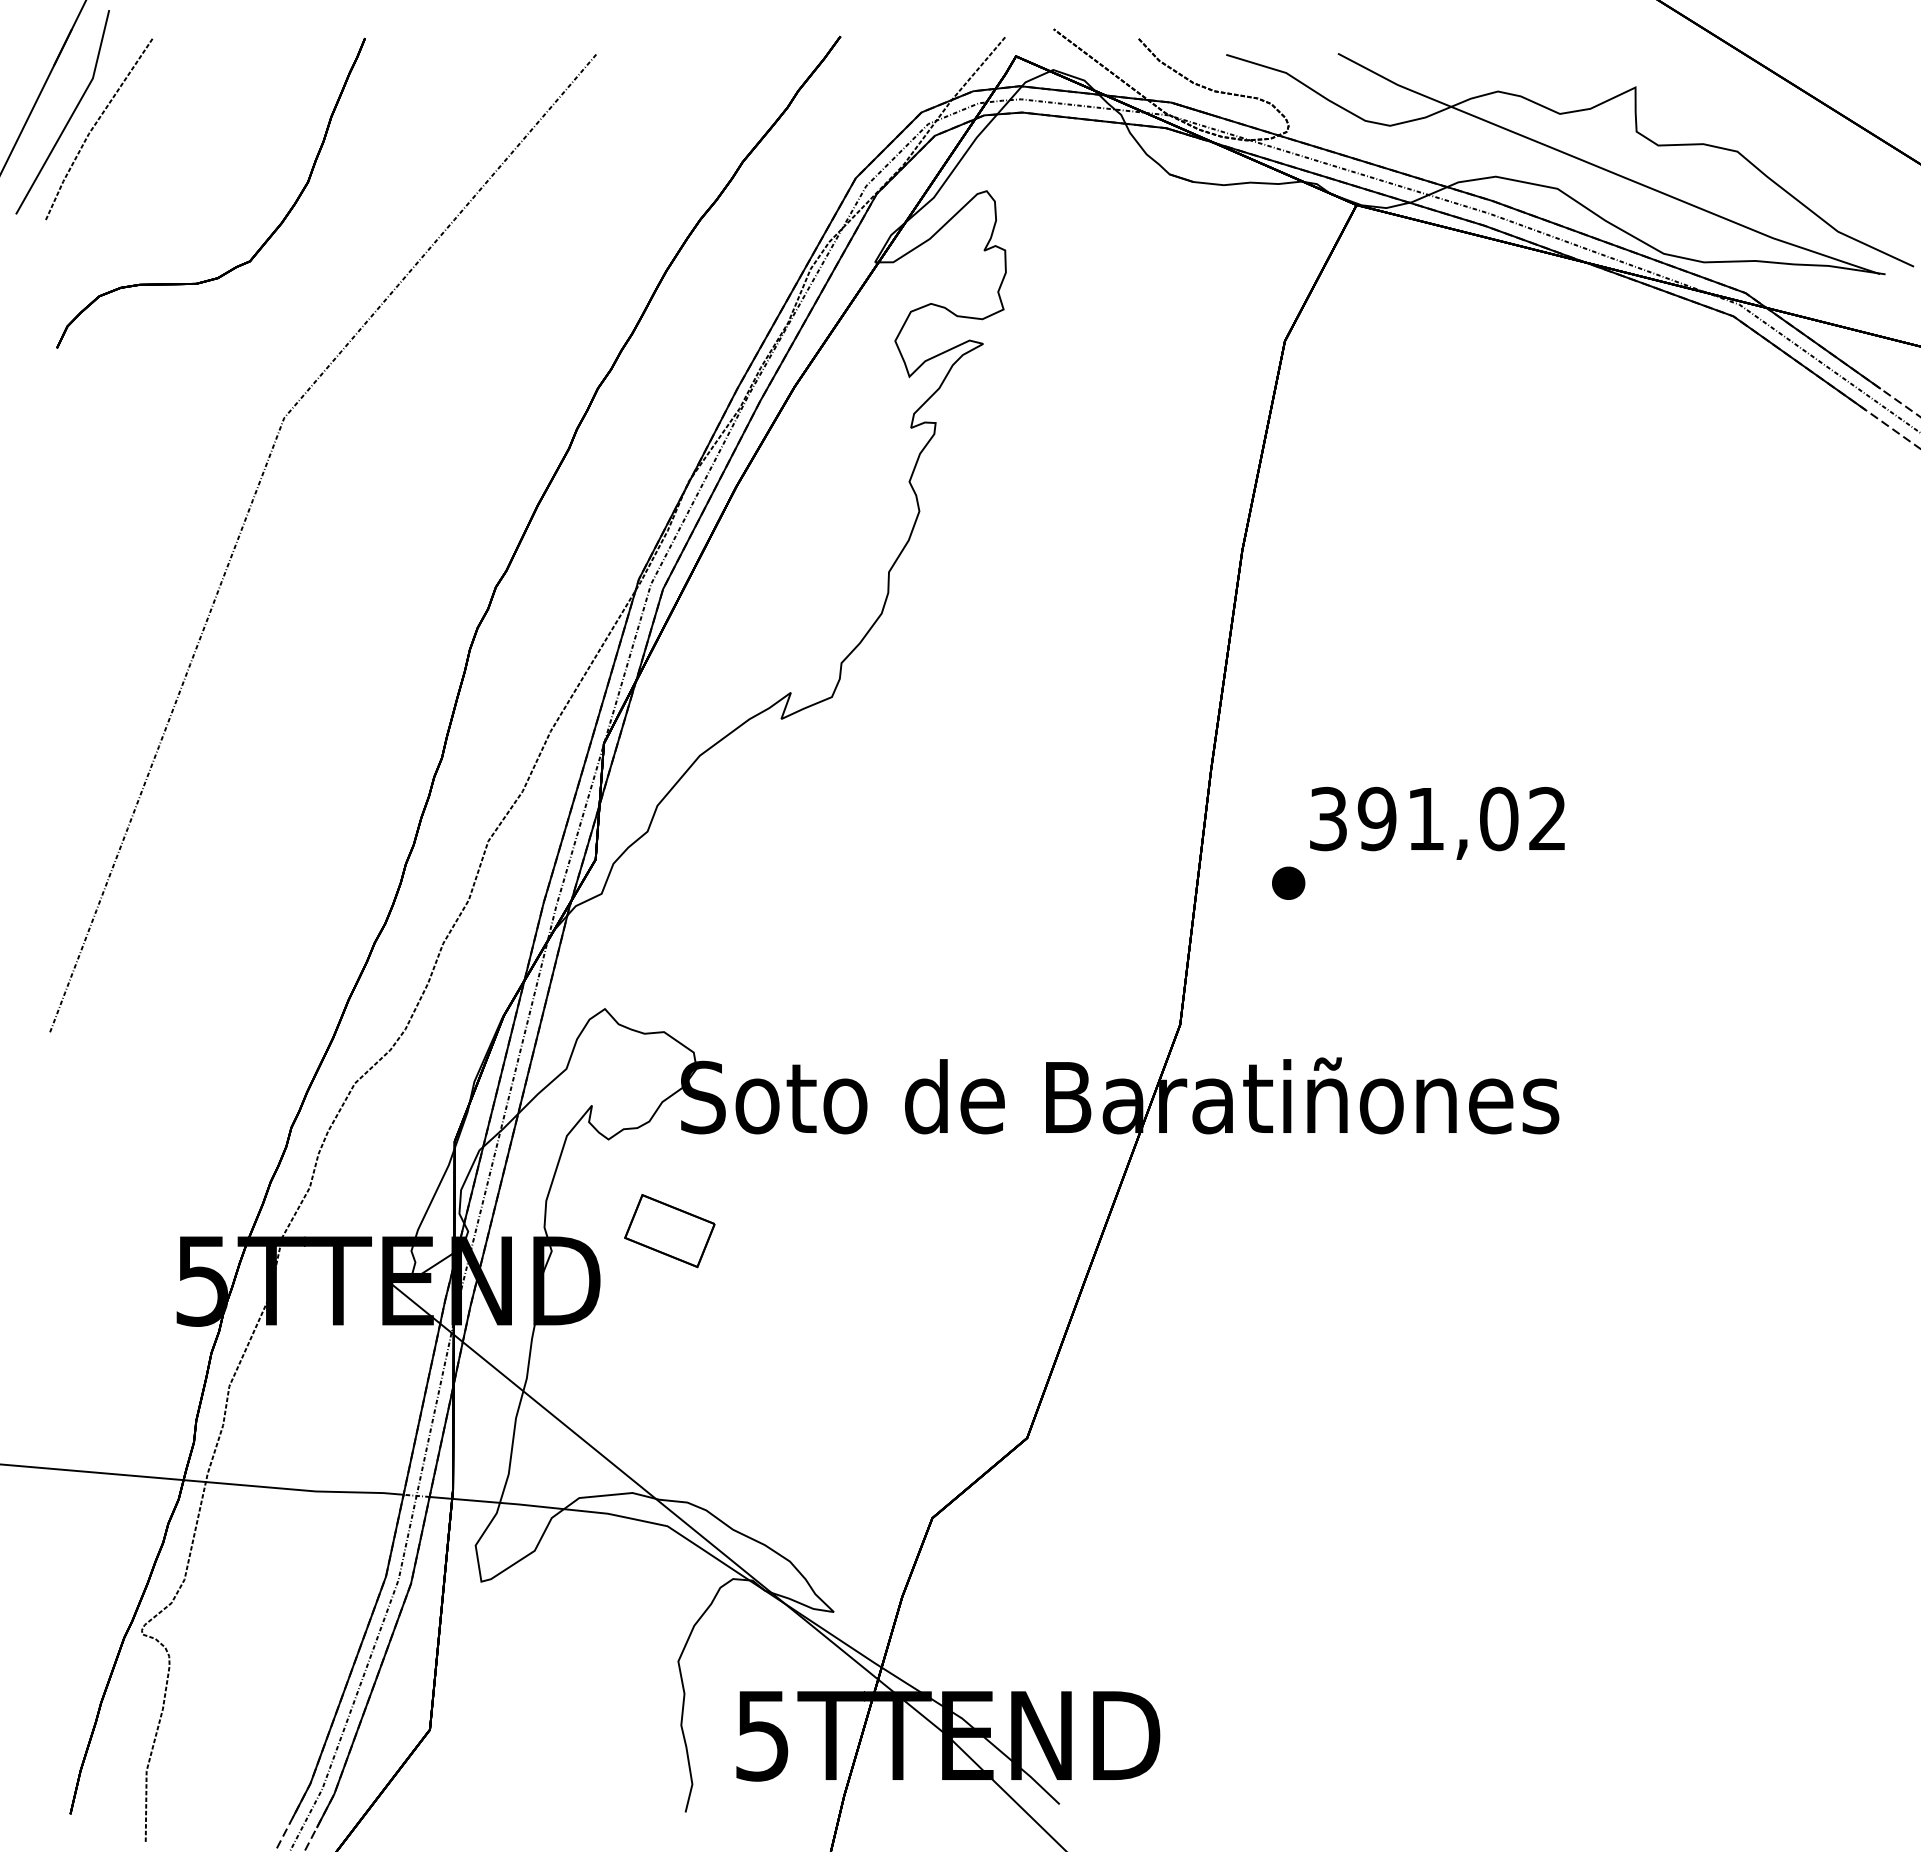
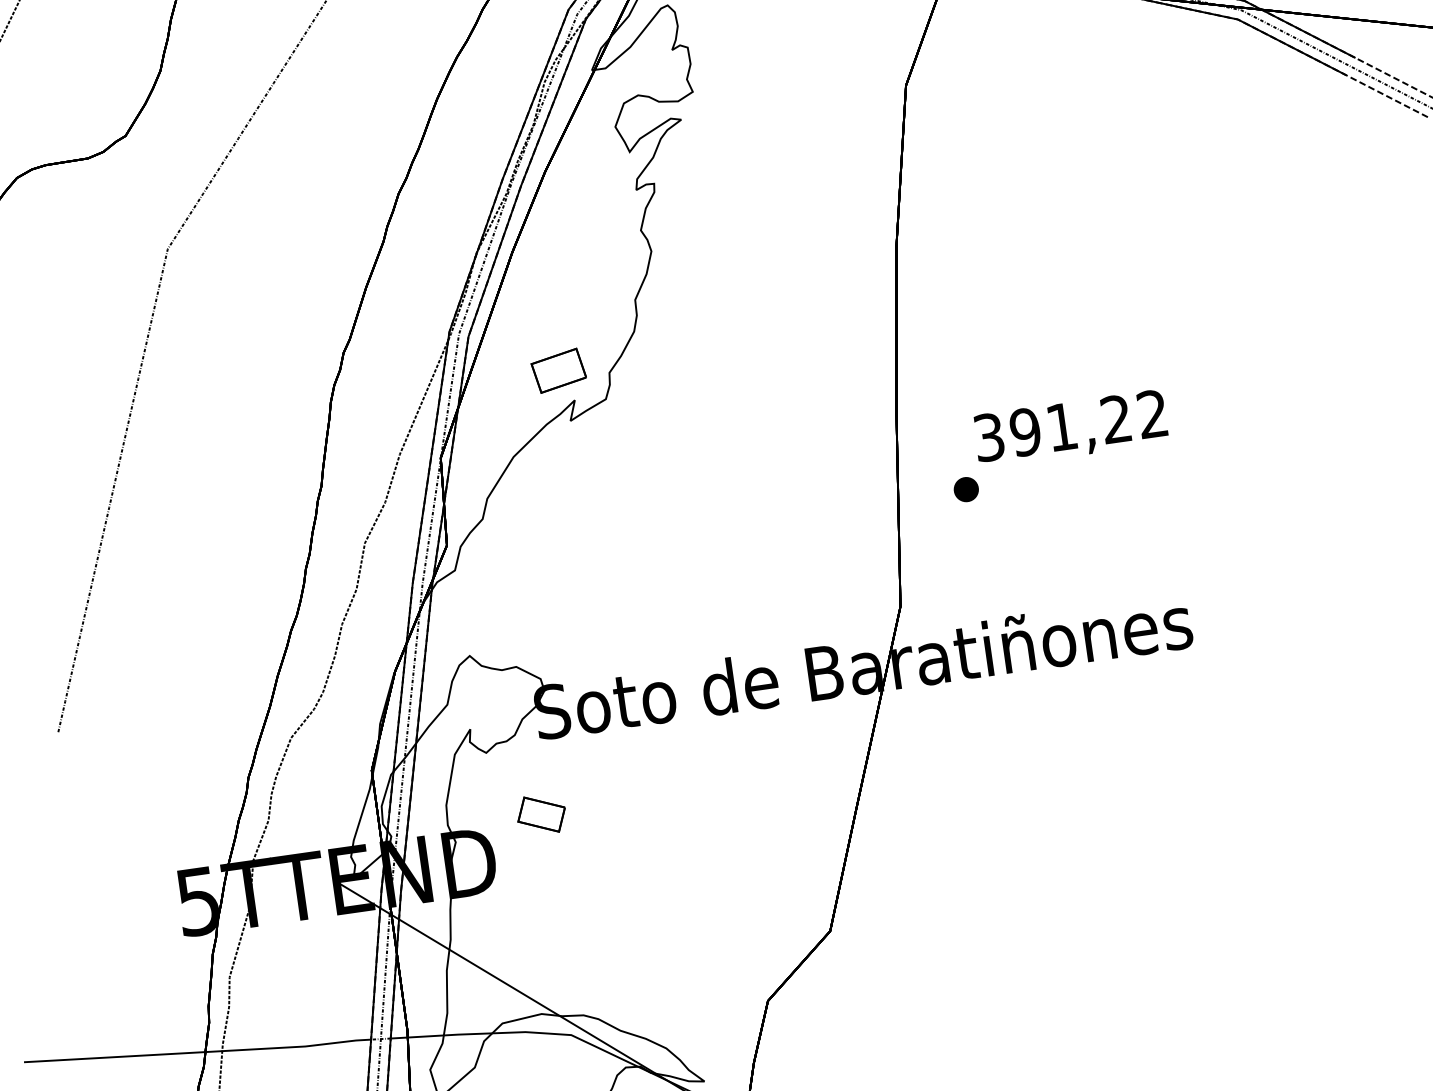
part: (774, 650) -> (558, 370), added
text: (1499, 818) -> (1116, 418), 391,02 -> 391,22
part: (669, 1230) -> (541, 814), size x0.71

